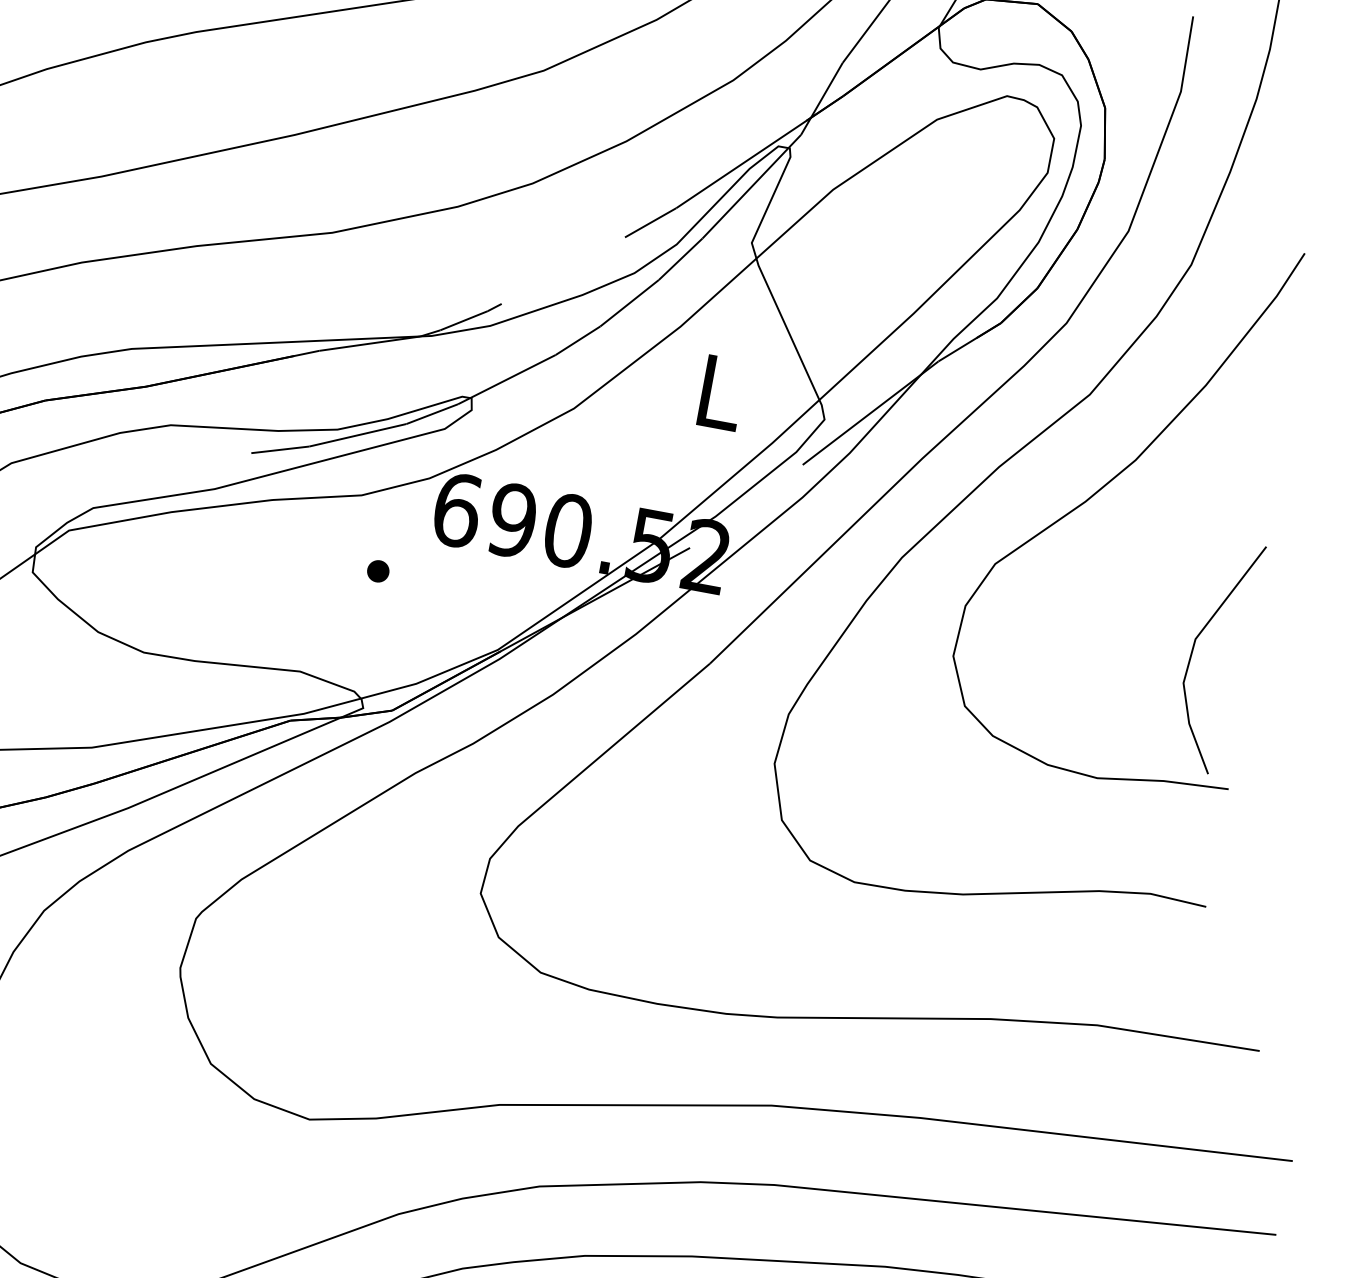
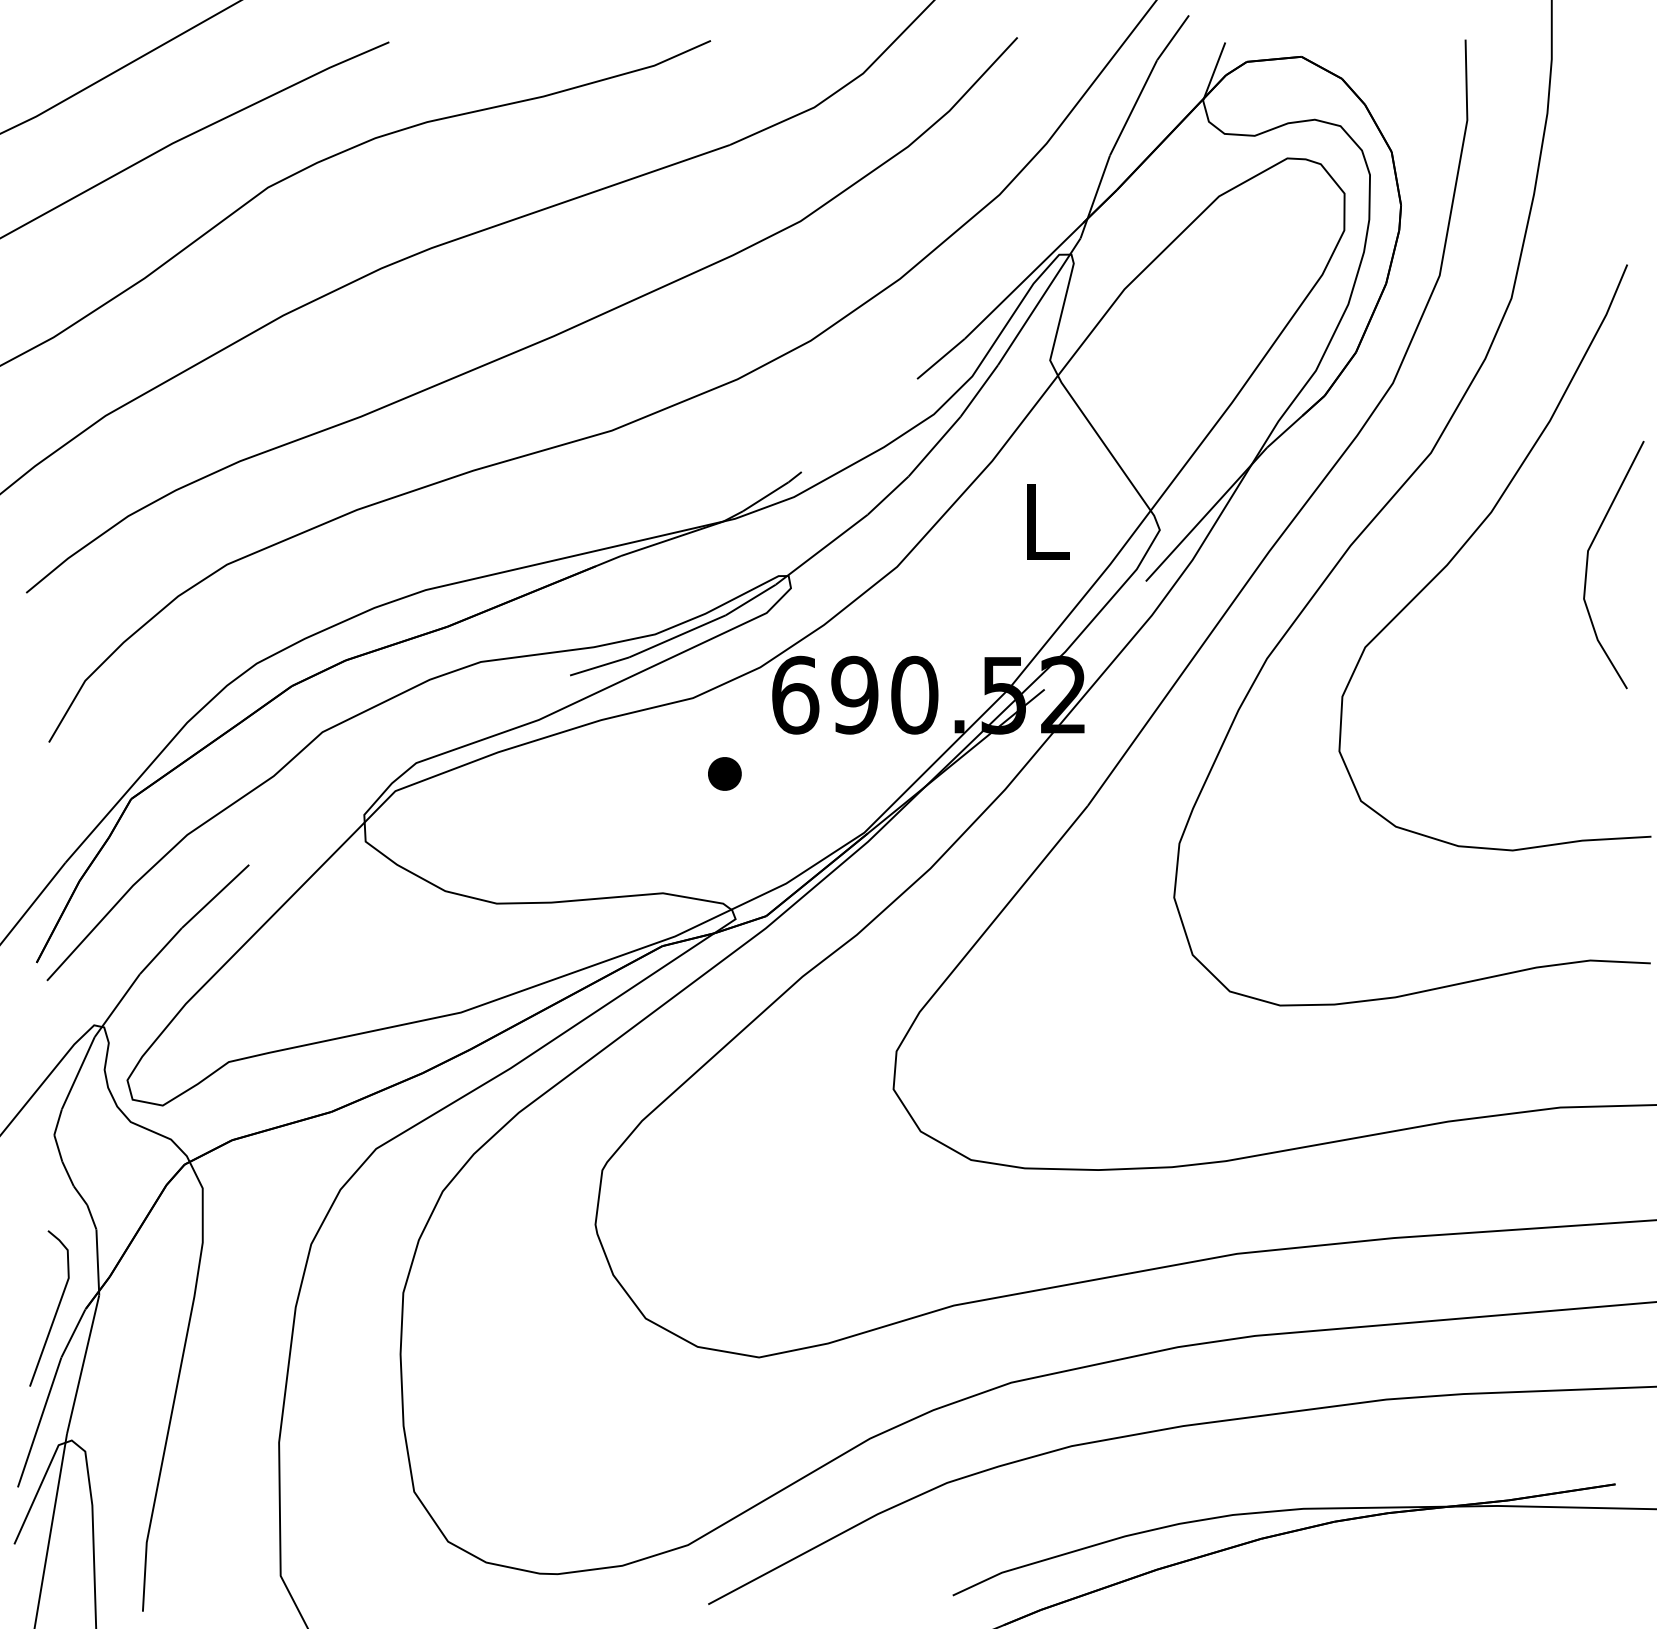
part: (377, 570) -> (724, 773), size x1.43
line: (1194, 649) -> (1588, 561), moved

